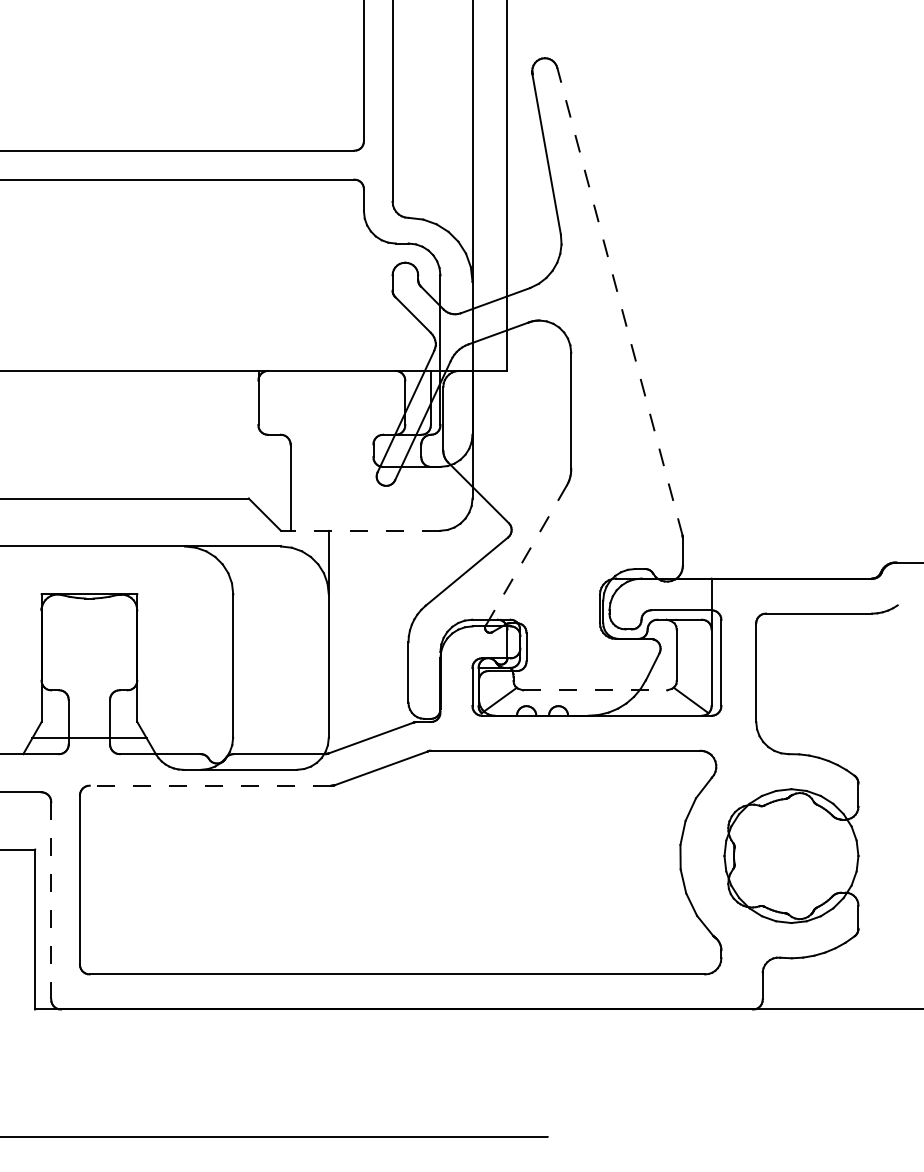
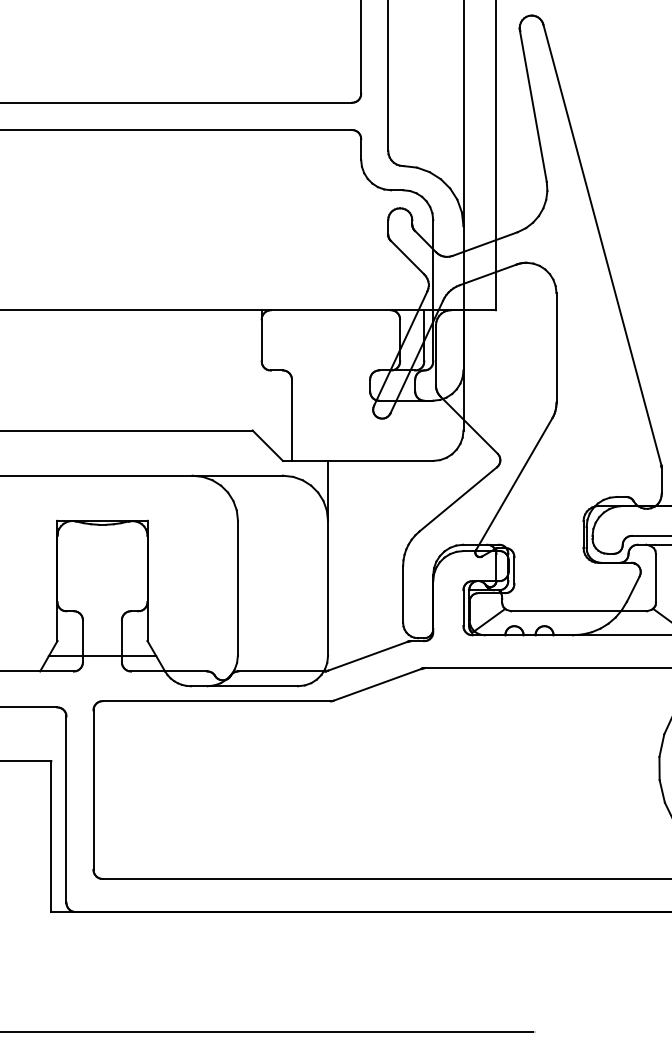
line: (619, 301) -> (602, 244), dashed -> solid
line: (360, 530) -> (357, 460), dashed -> solid
line: (526, 554) -> (514, 483), dashed -> solid
line: (595, 690) -> (579, 611), dashed -> solid
line: (210, 785) -> (216, 700), dashed -> solid
line: (51, 900) -> (66, 809), dashed -> solid

